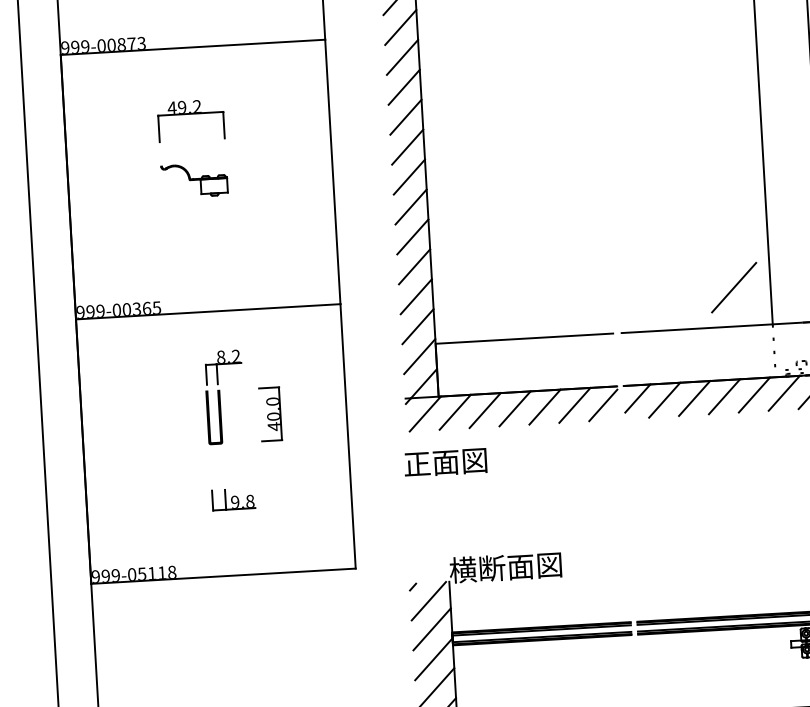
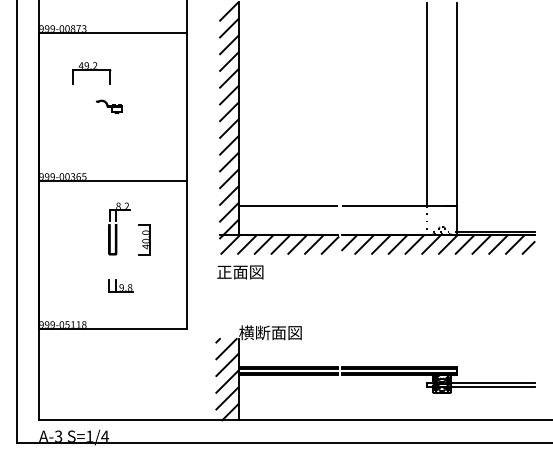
part: (191, 120) -> (91, 73), moved
part: (194, 179) -> (109, 106), size x0.7
line: (733, 286) -> (406, 183), removed

